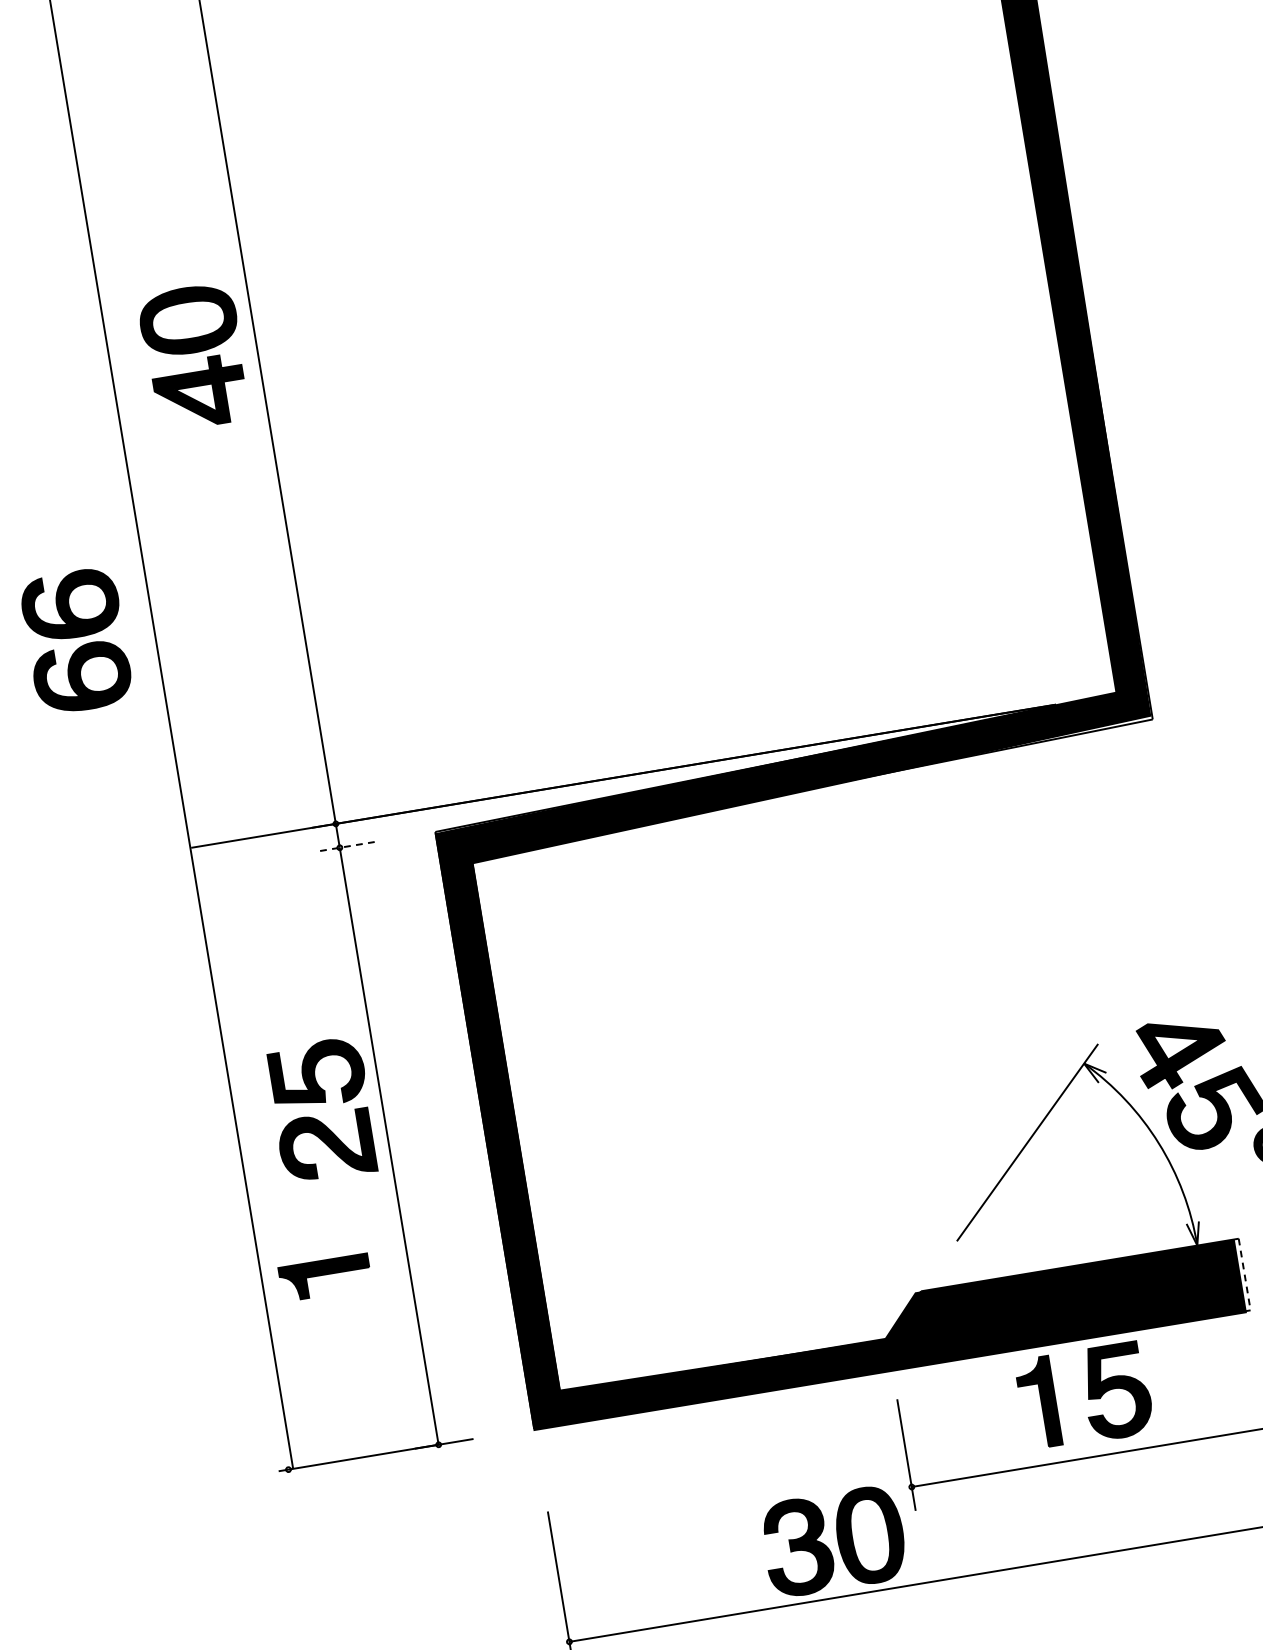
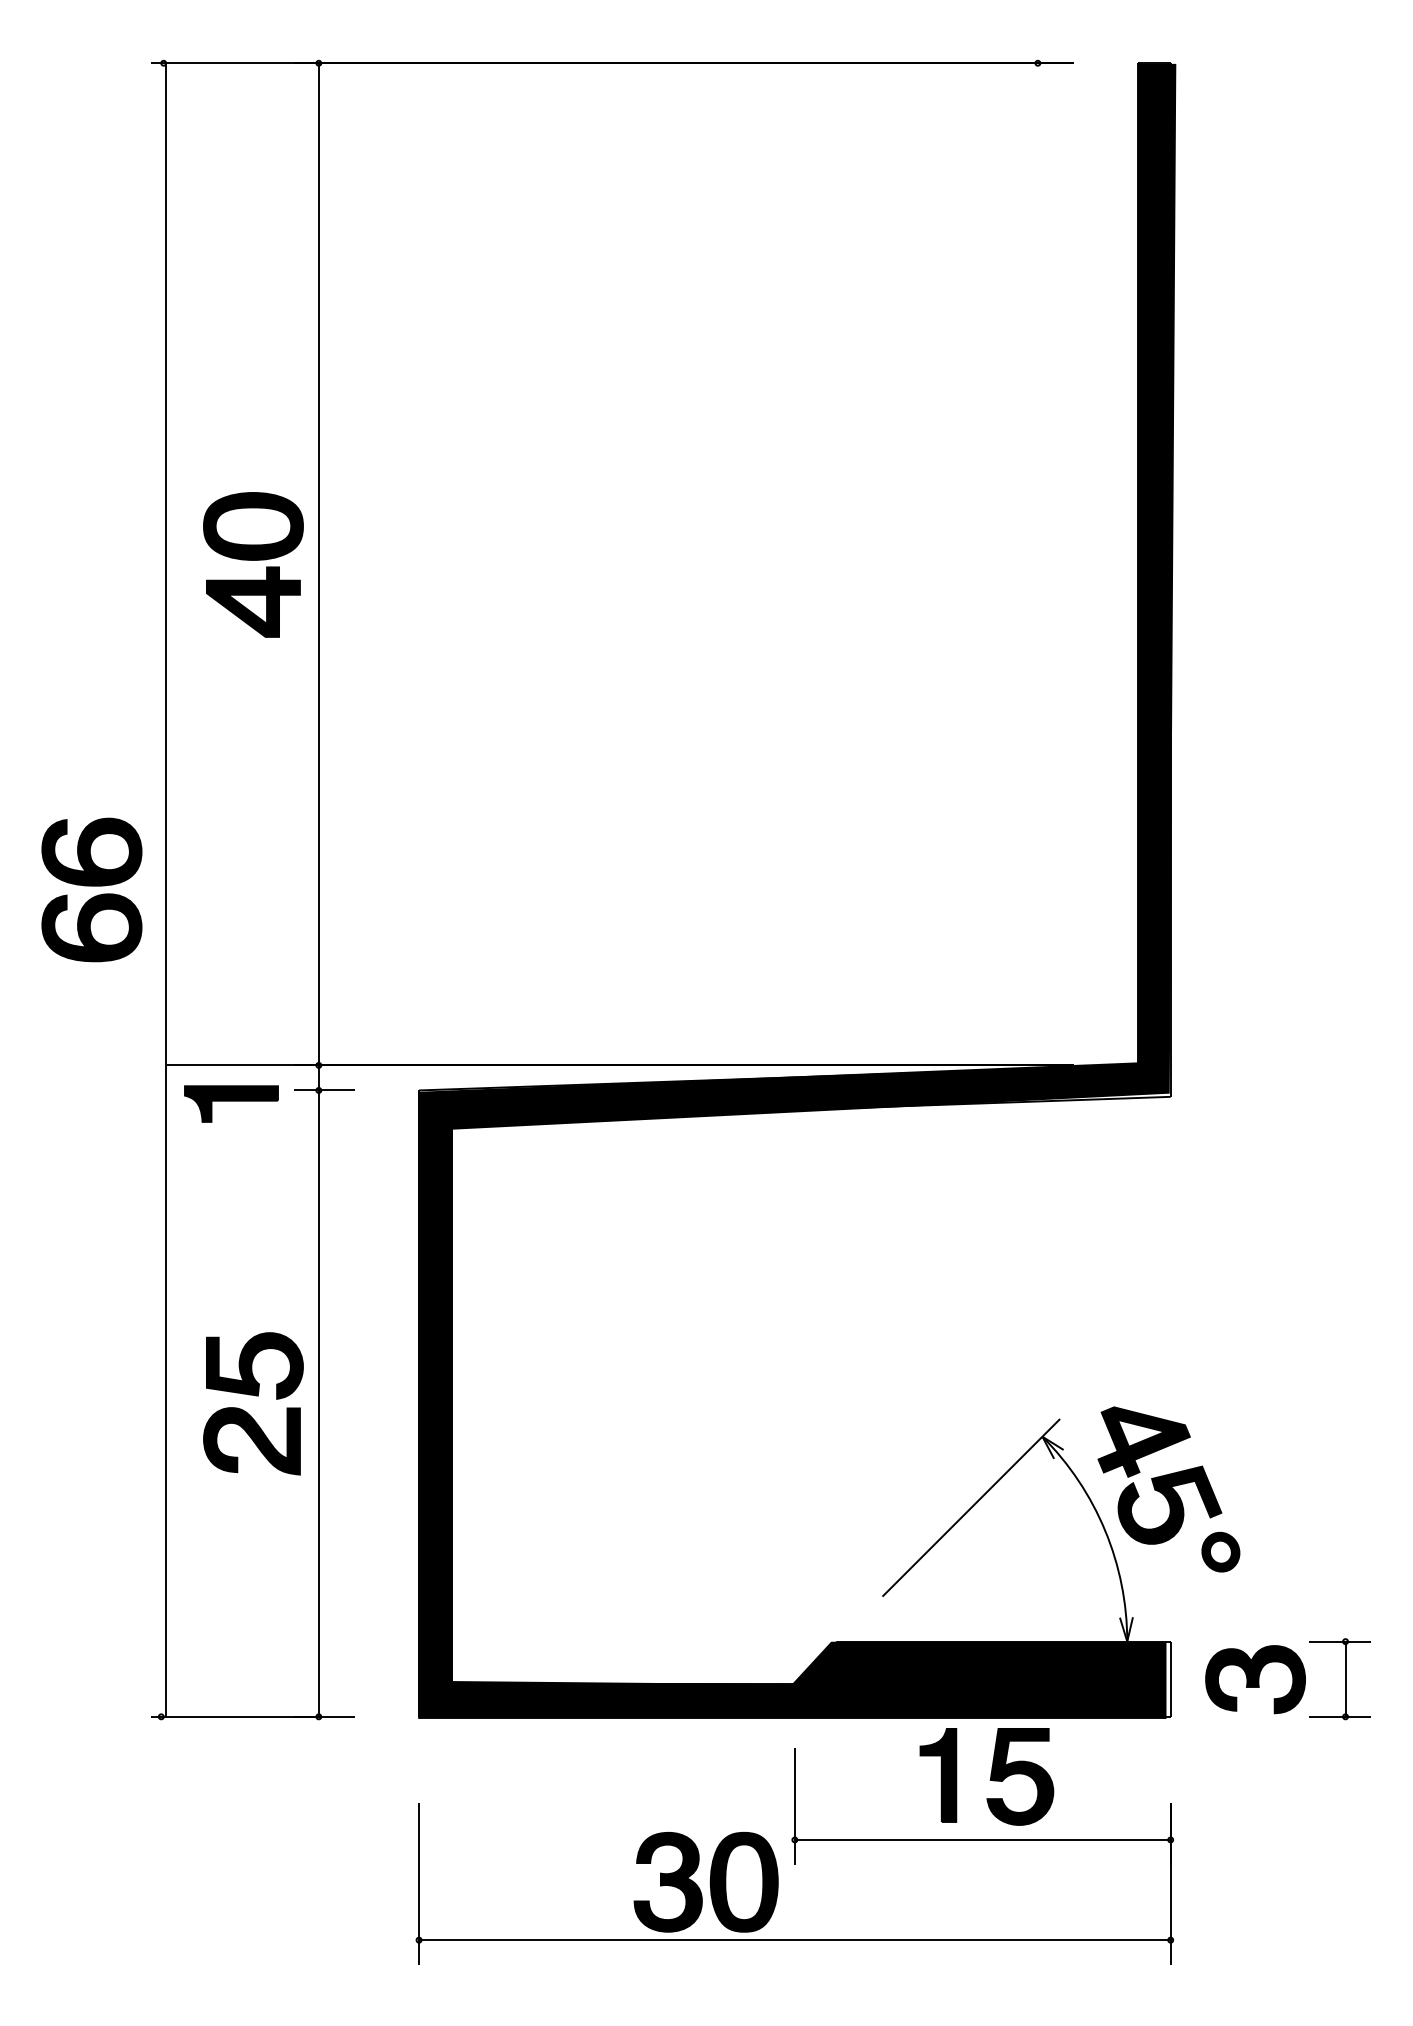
part: (76, 640) -> (91, 889), moved
line: (345, 846) -> (324, 1090), dashed -> solid
part: (323, 1103) -> (255, 1396), moved
line: (1244, 1274) -> (1170, 1679), dashed -> solid
part: (325, 1277) -> (231, 1103), moved

